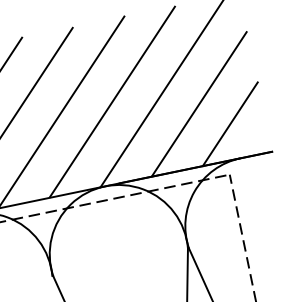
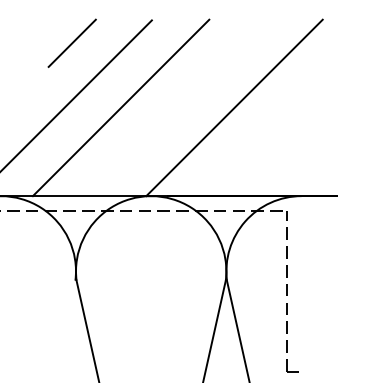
line: (112, 101) -> (177, 107), removed
line: (199, 104) -> (269, 129), removed
line: (229, 124) -> (297, 157), removed

